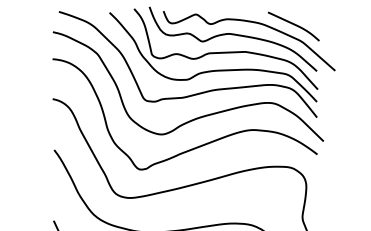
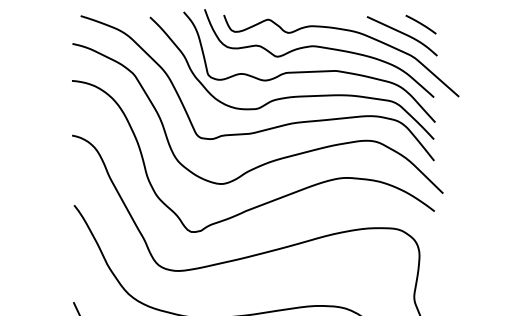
line: (307, 17) -> (421, 23), added

